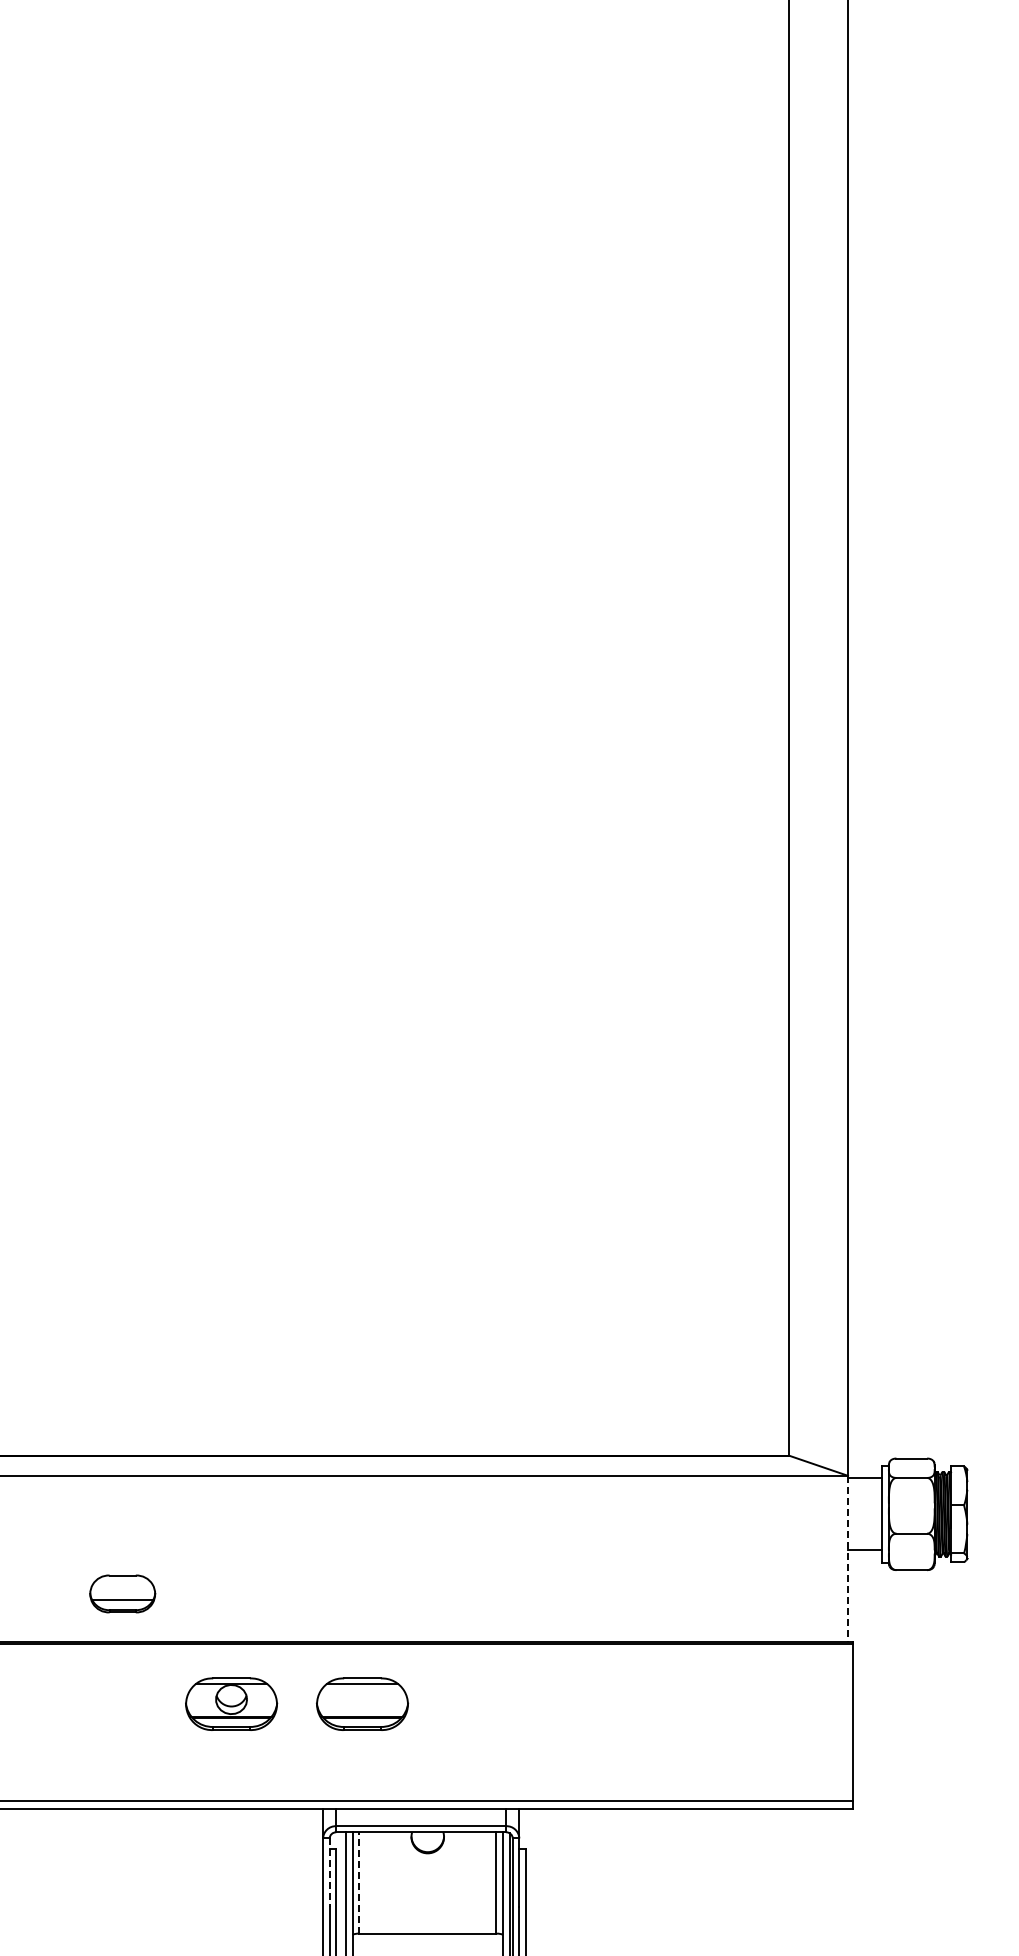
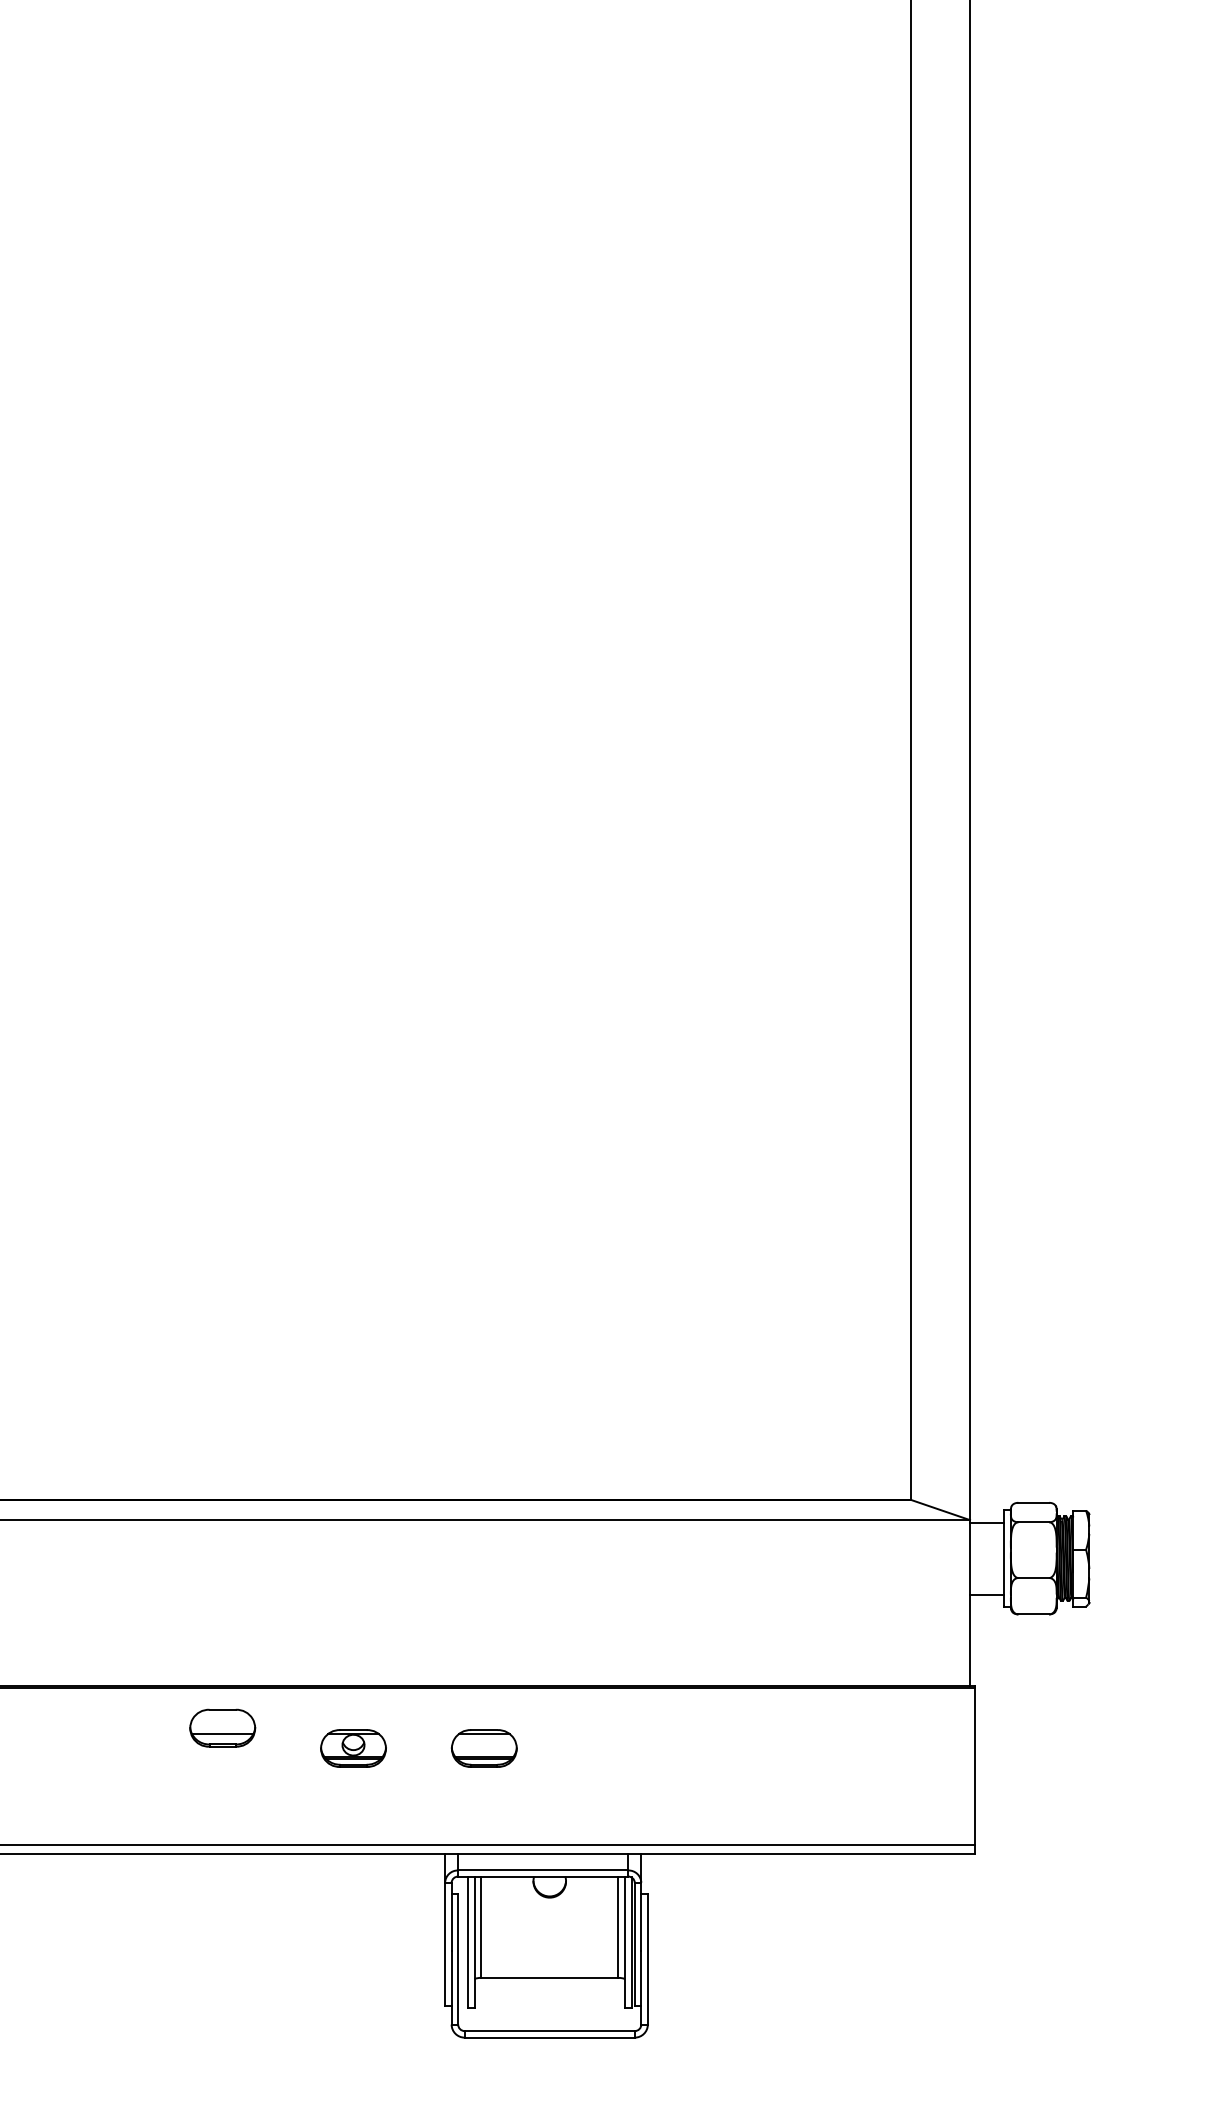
line: (848, 1559) -> (970, 1603), dashed -> solid
part: (122, 1593) -> (222, 1727), moved
part: (231, 1704) -> (353, 1748), size x0.71
part: (361, 1704) -> (483, 1748), size x0.71
line: (329, 1873) -> (451, 1917), dashed -> solid
line: (359, 1883) -> (481, 1927), dashed -> solid

